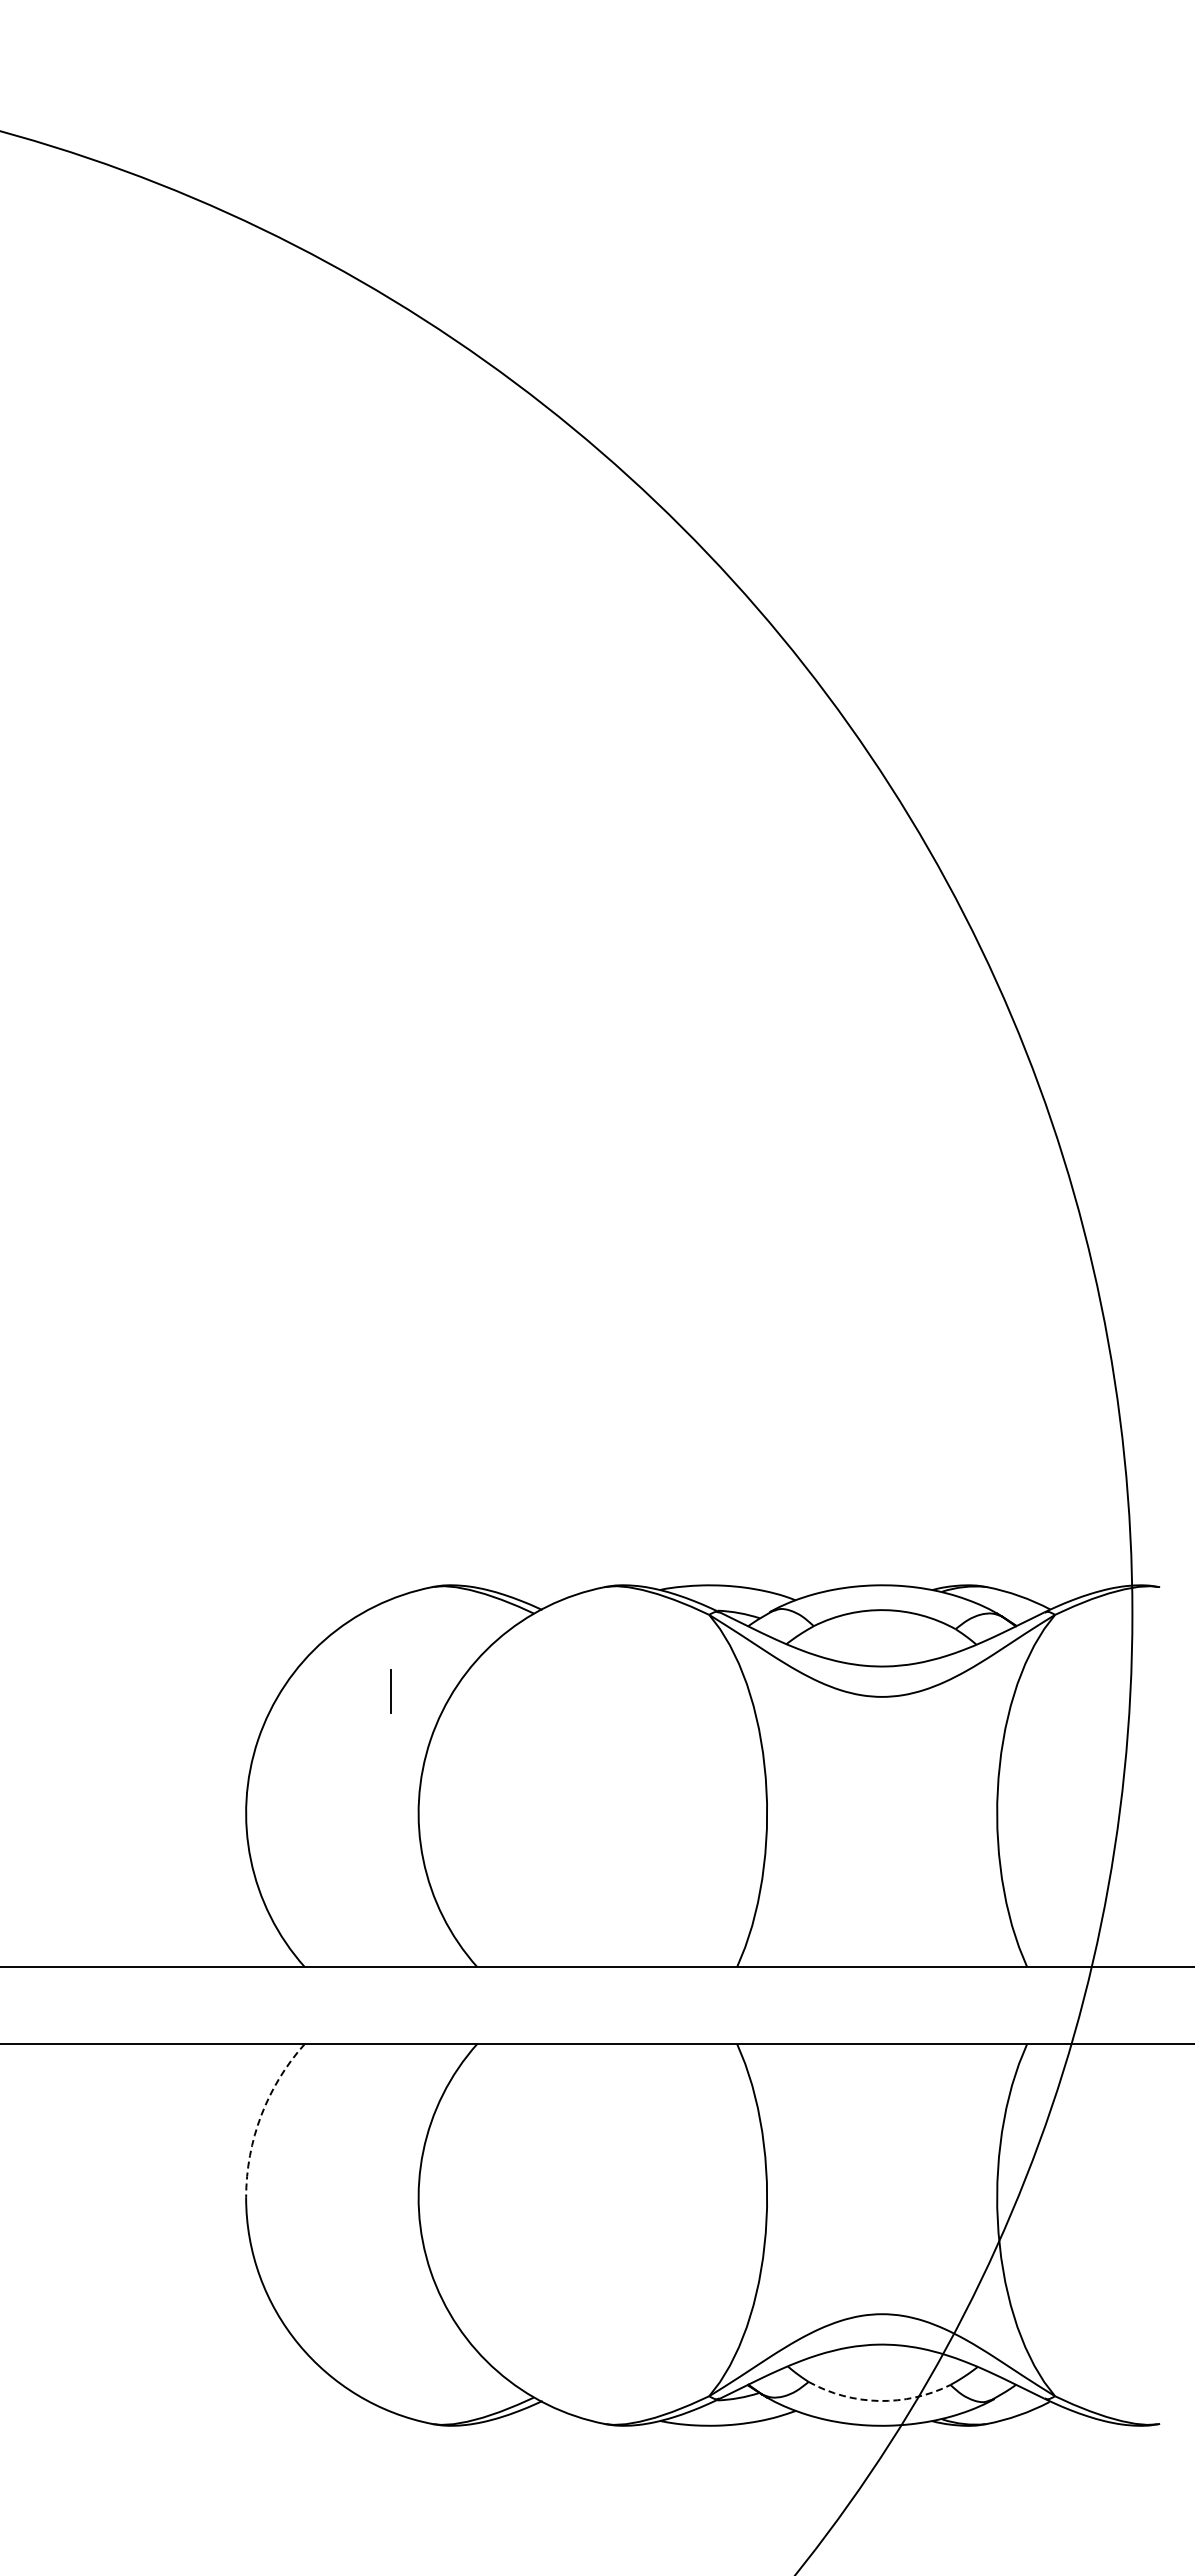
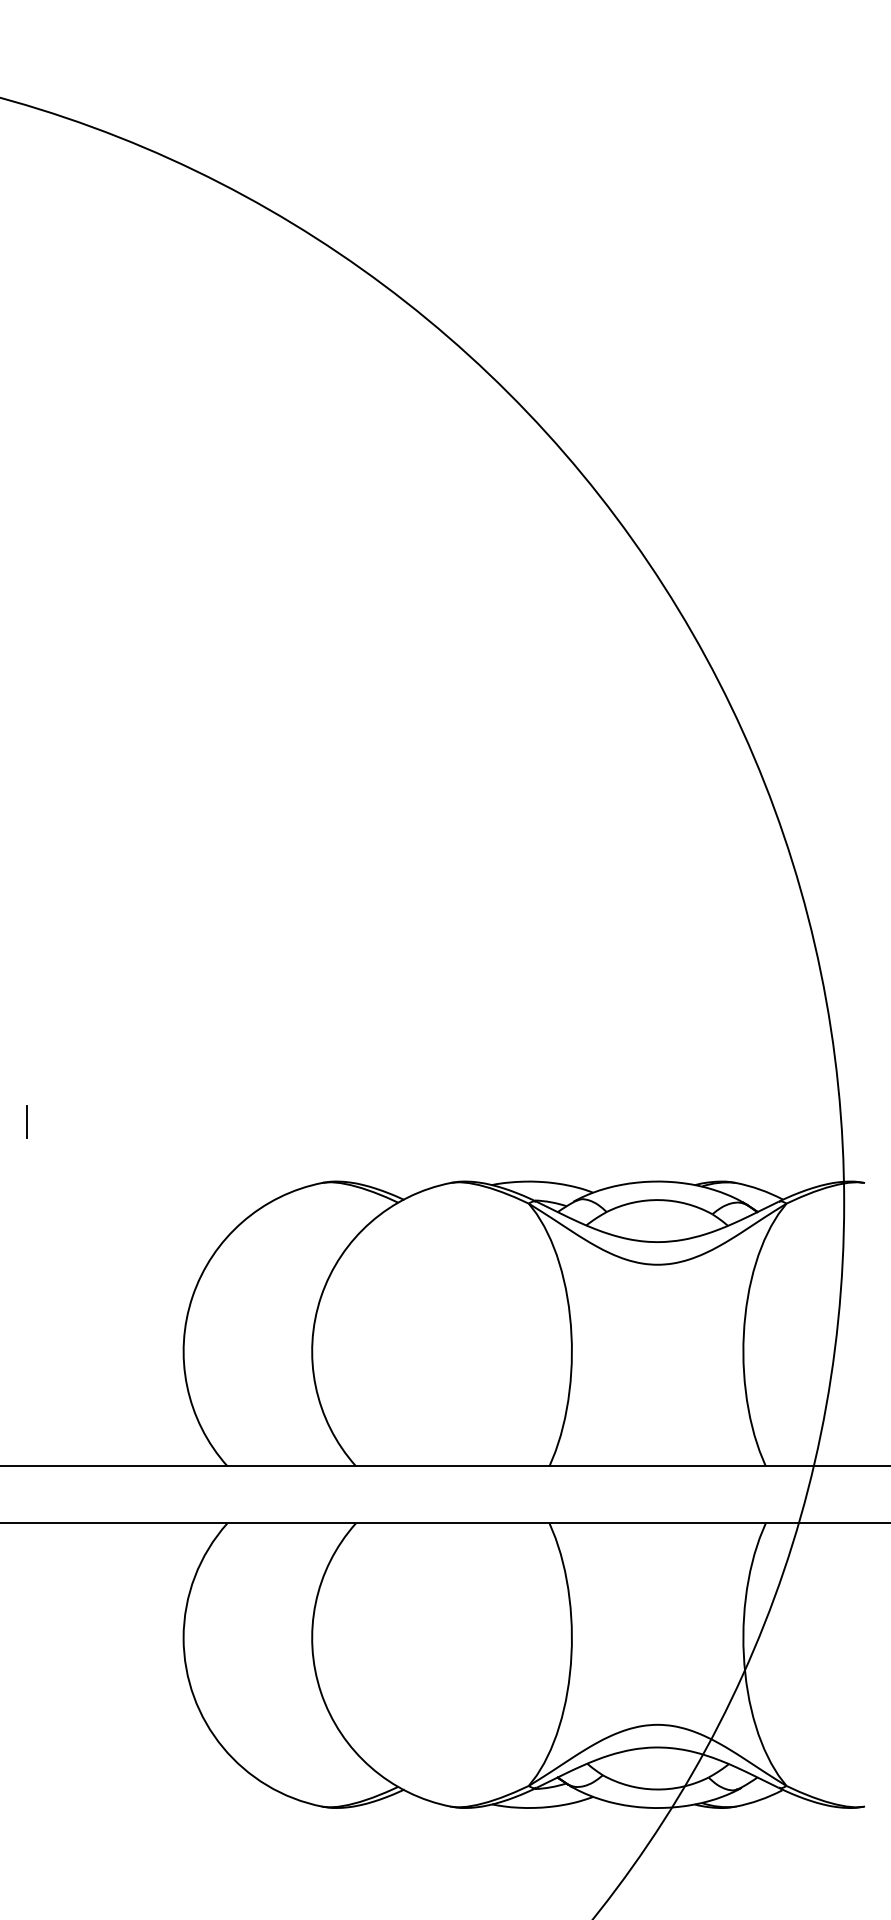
line: (390, 1691) -> (26, 1122), moved
arc: (261, 2115) -> (195, 1576), dashed -> solid
arc: (879, 2400) -> (655, 1789), dashed -> solid

